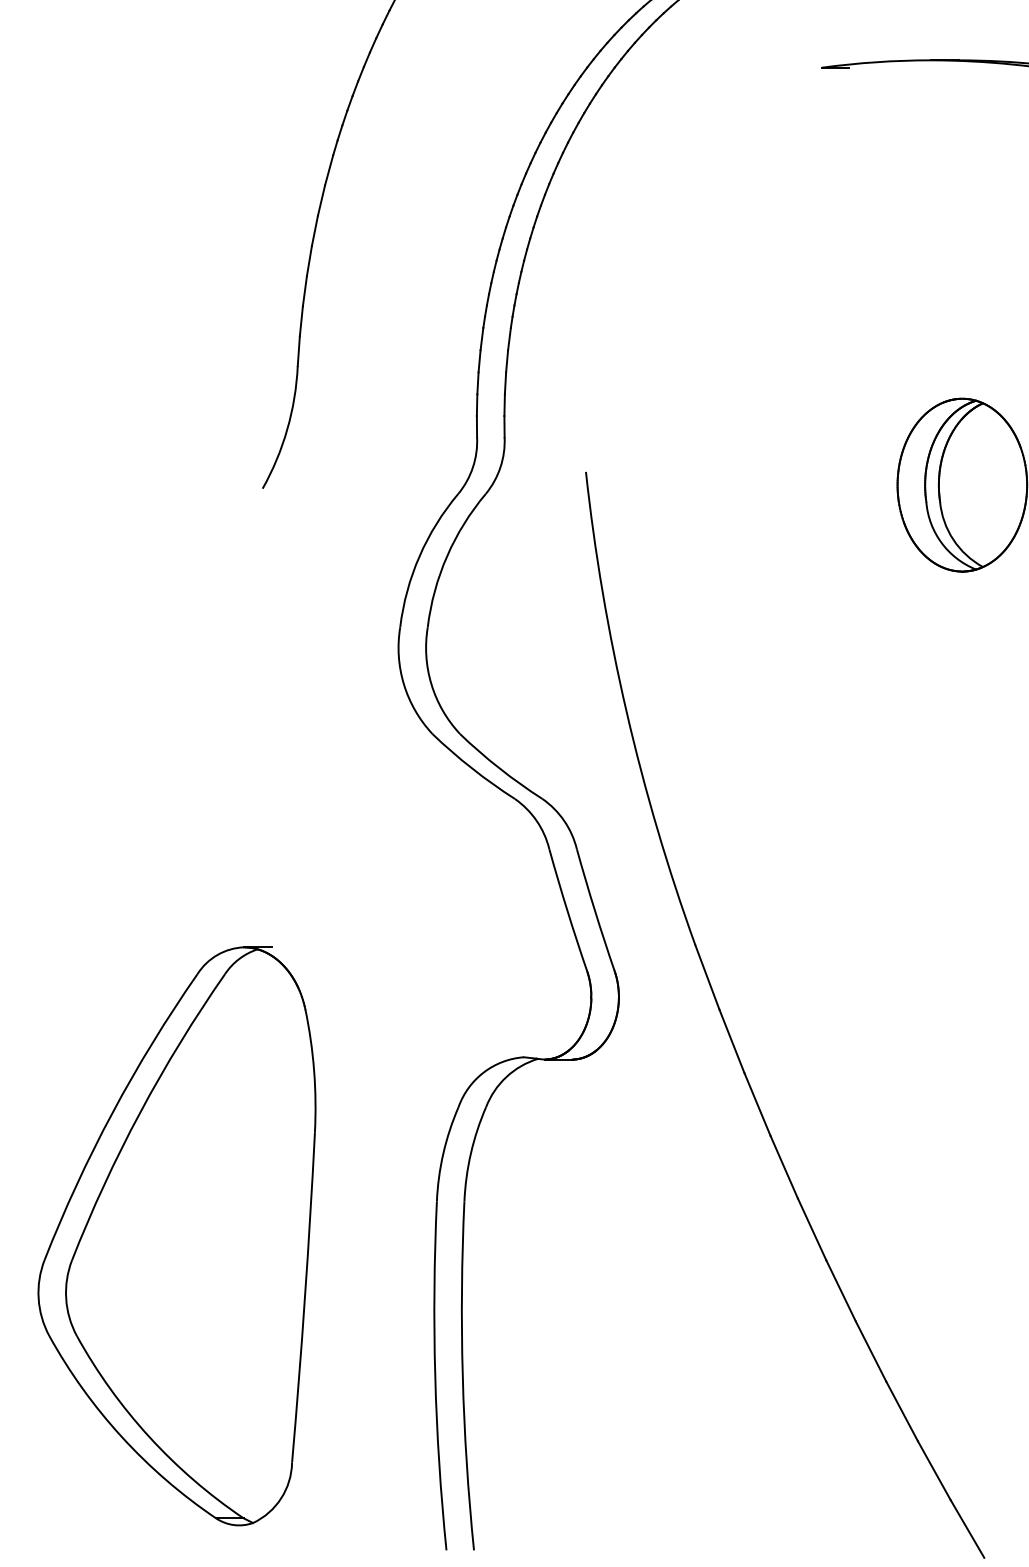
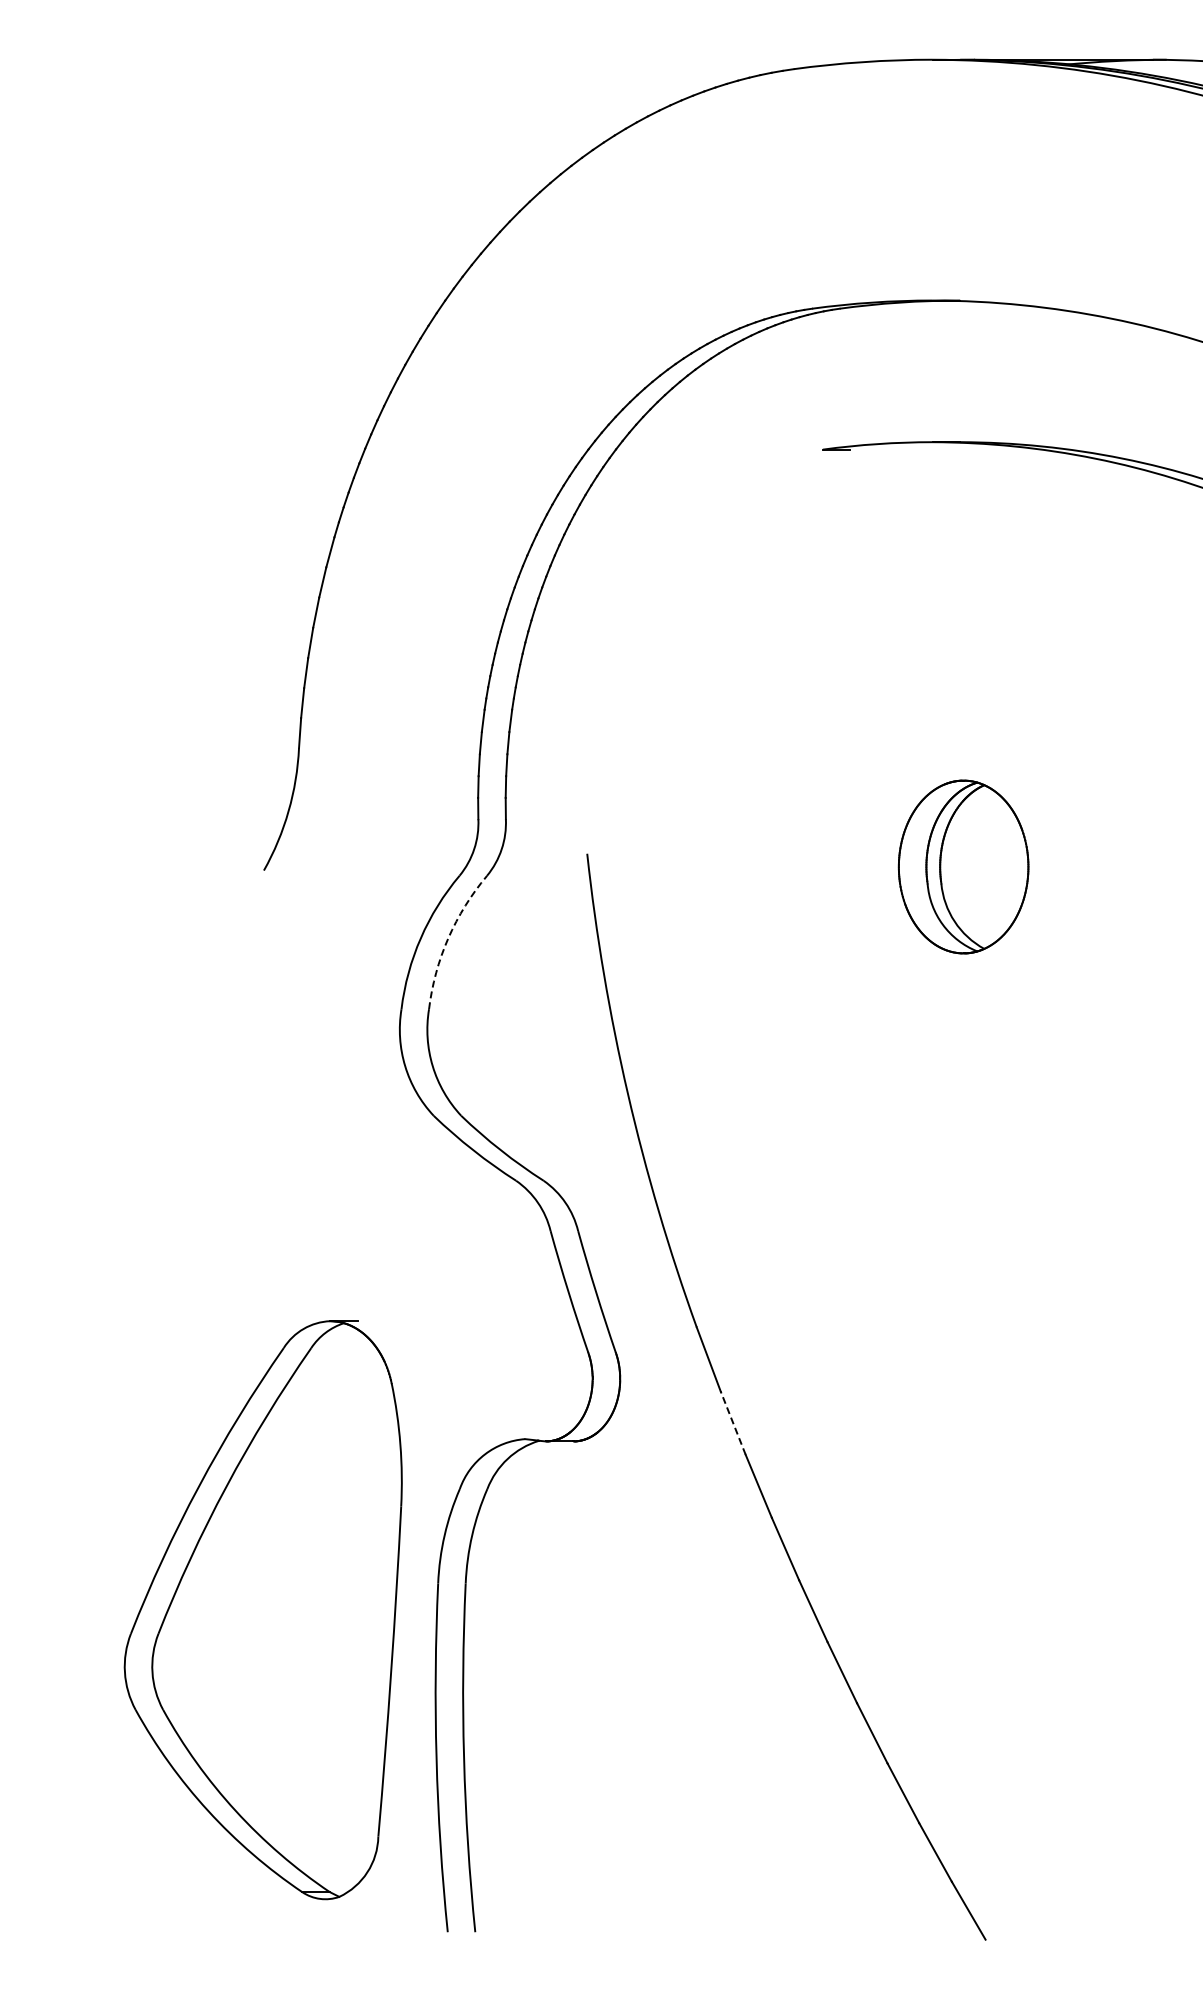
arc: (447, 556) -> (448, 938), solid -> dashed
line: (732, 1040) -> (733, 1422), solid -> dashed
part: (176, 1236) -> (262, 1610), moved

